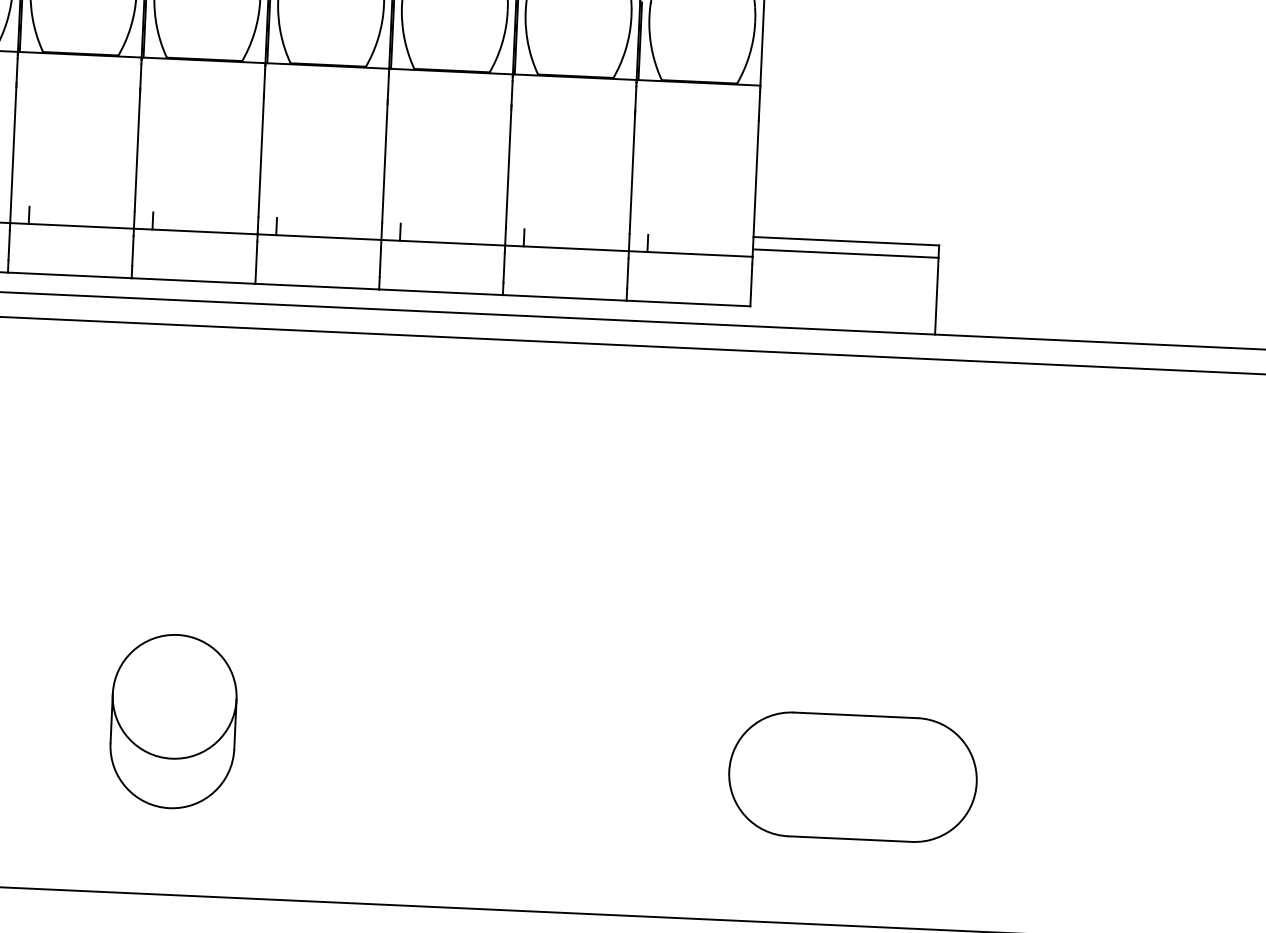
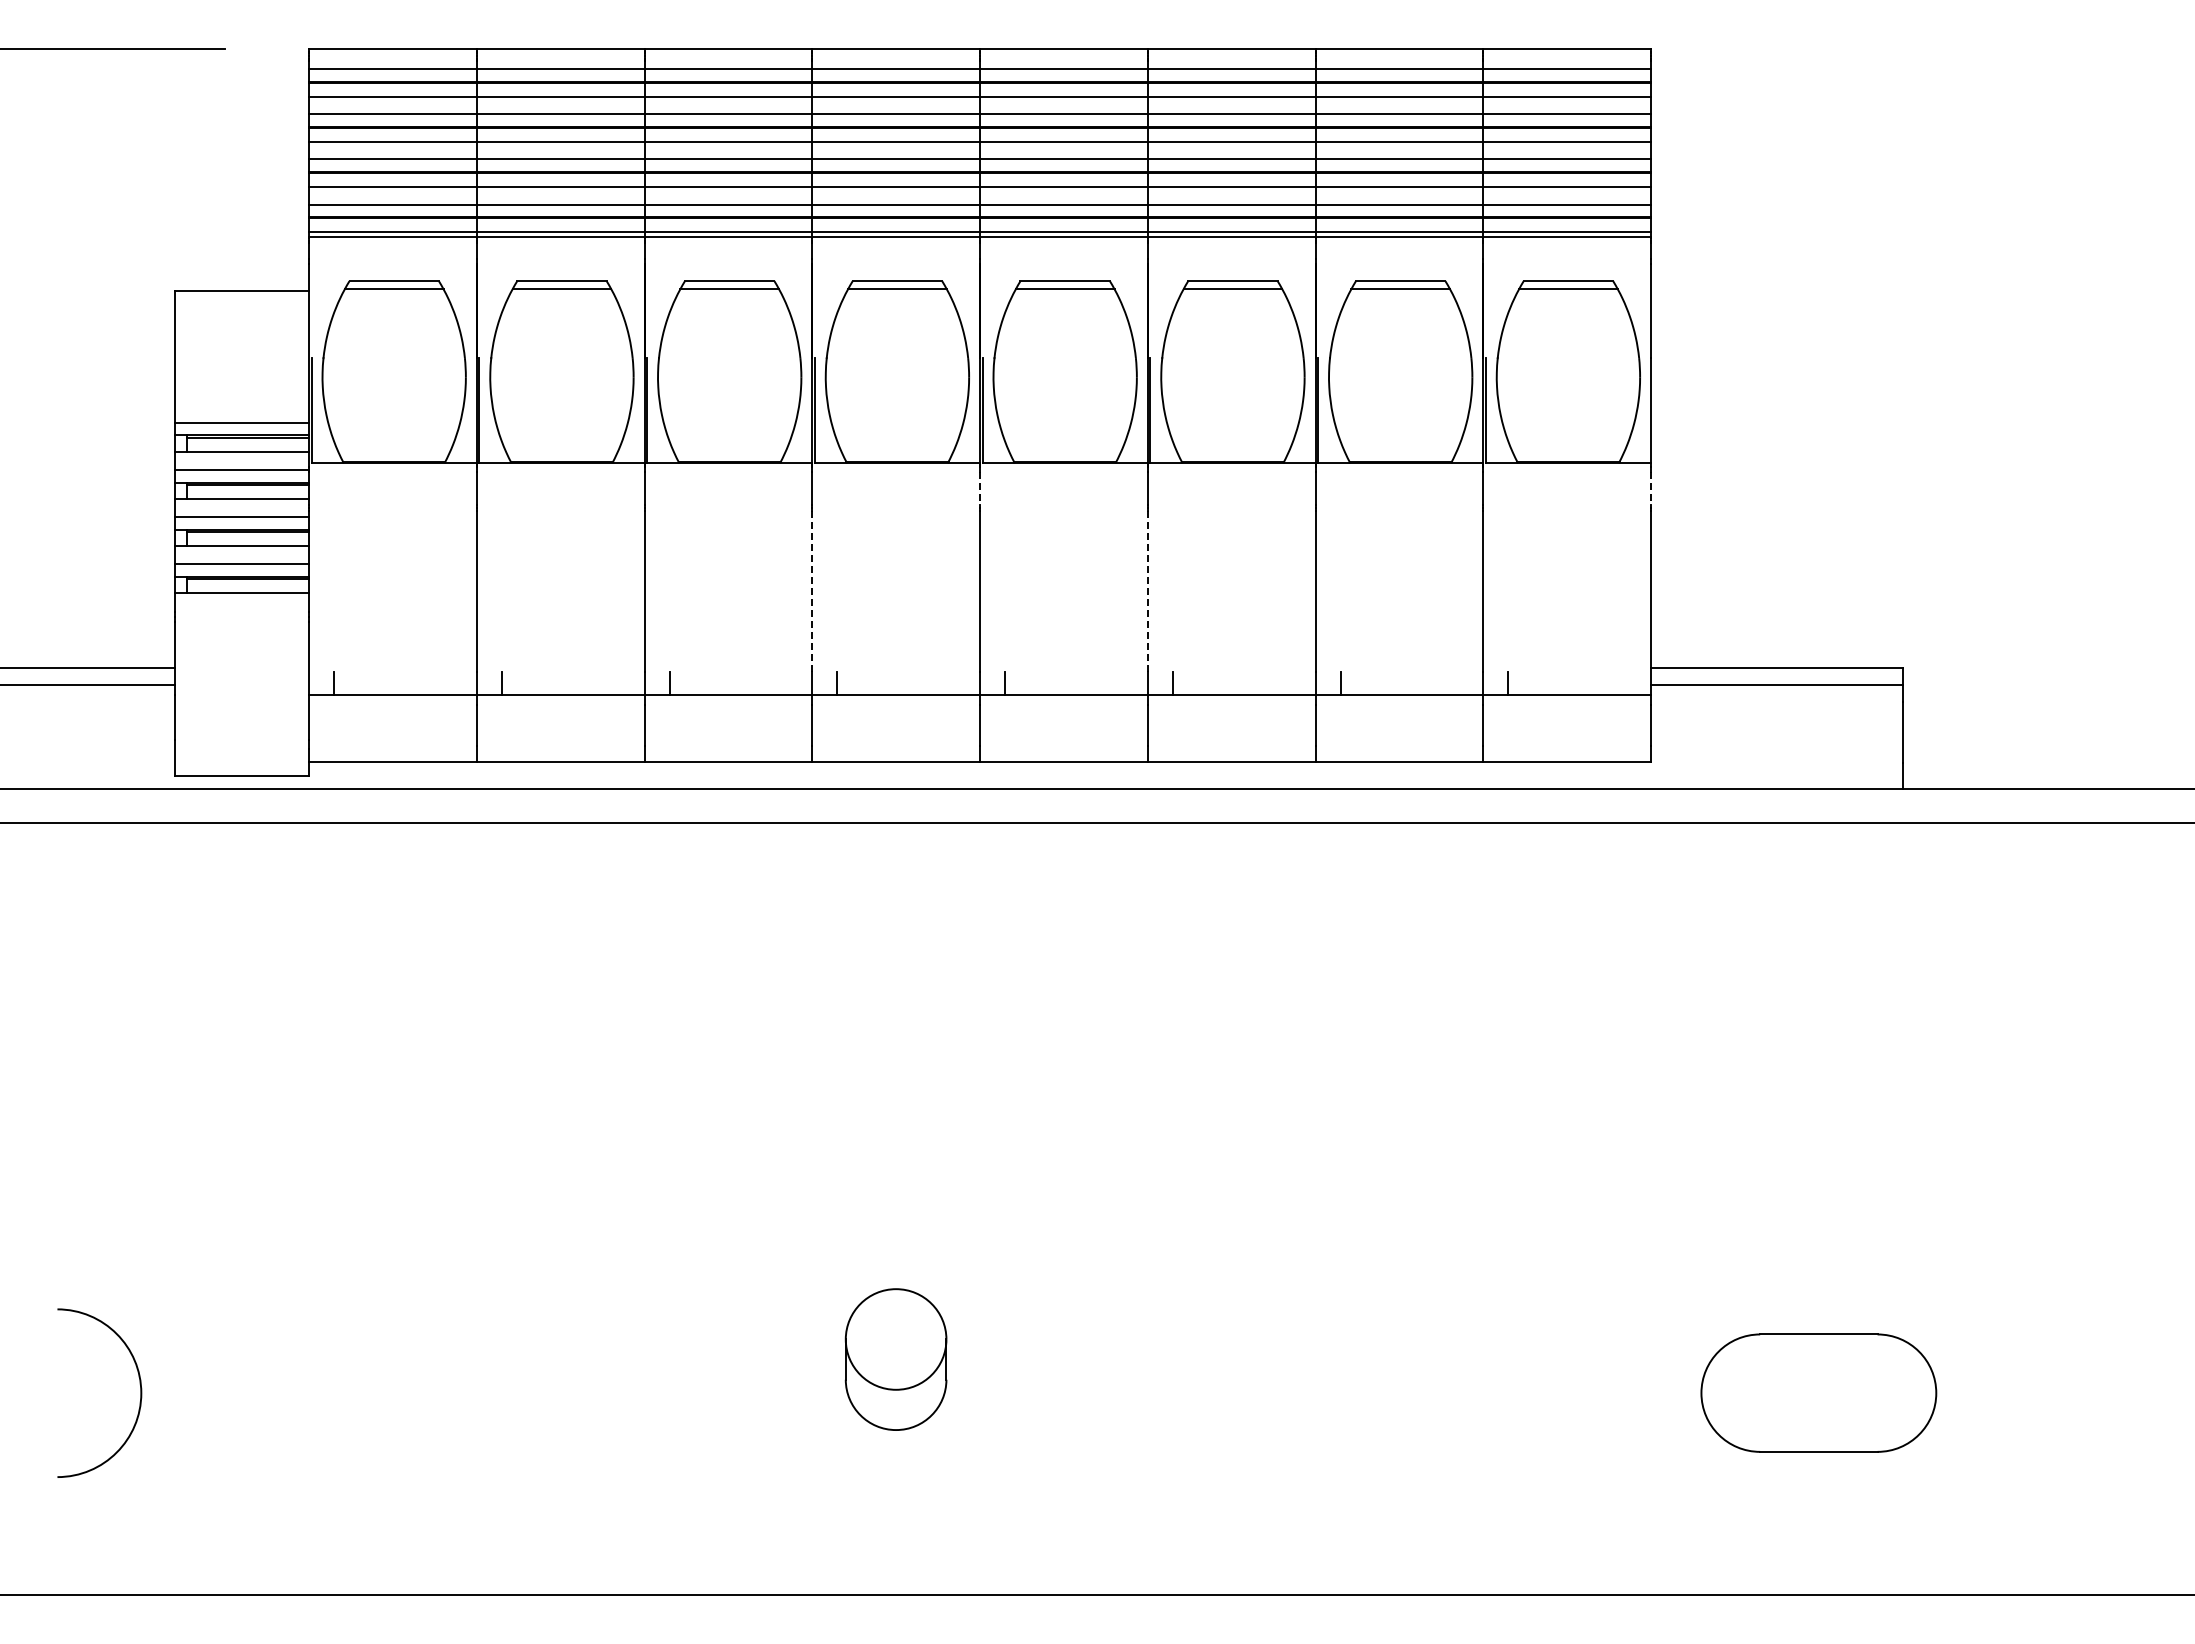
line: (264, 82) -> (980, 489), solid -> dashed
line: (759, 104) -> (1651, 489), solid -> dashed
line: (137, 152) -> (812, 592), solid -> dashed
line: (384, 164) -> (1147, 592), solid -> dashed
part: (173, 721) -> (895, 1359), size x0.6
part: (852, 776) -> (1818, 1392), size x0.7

